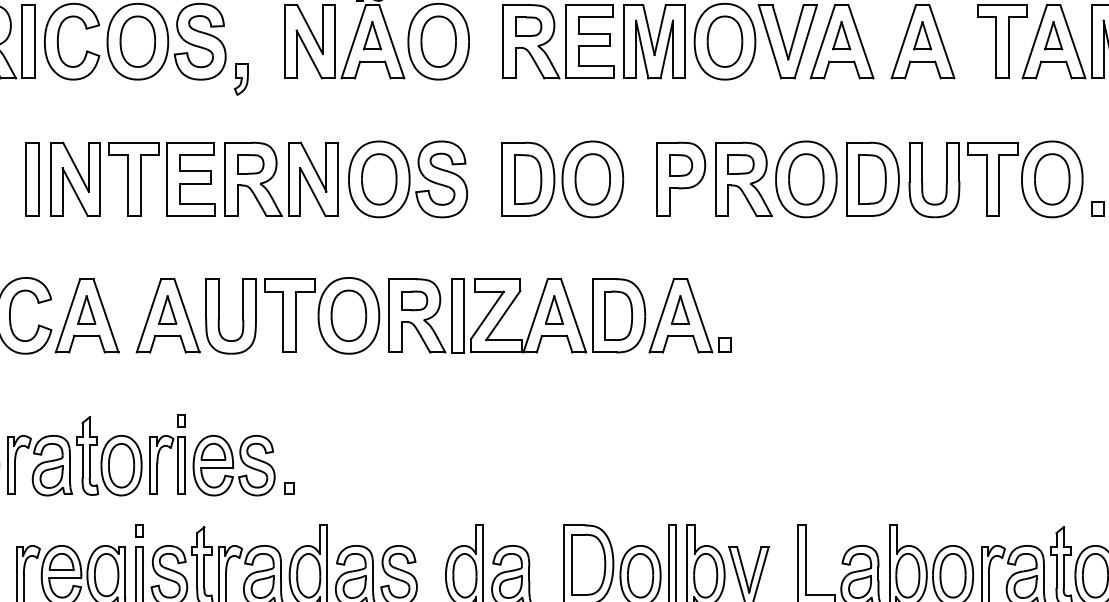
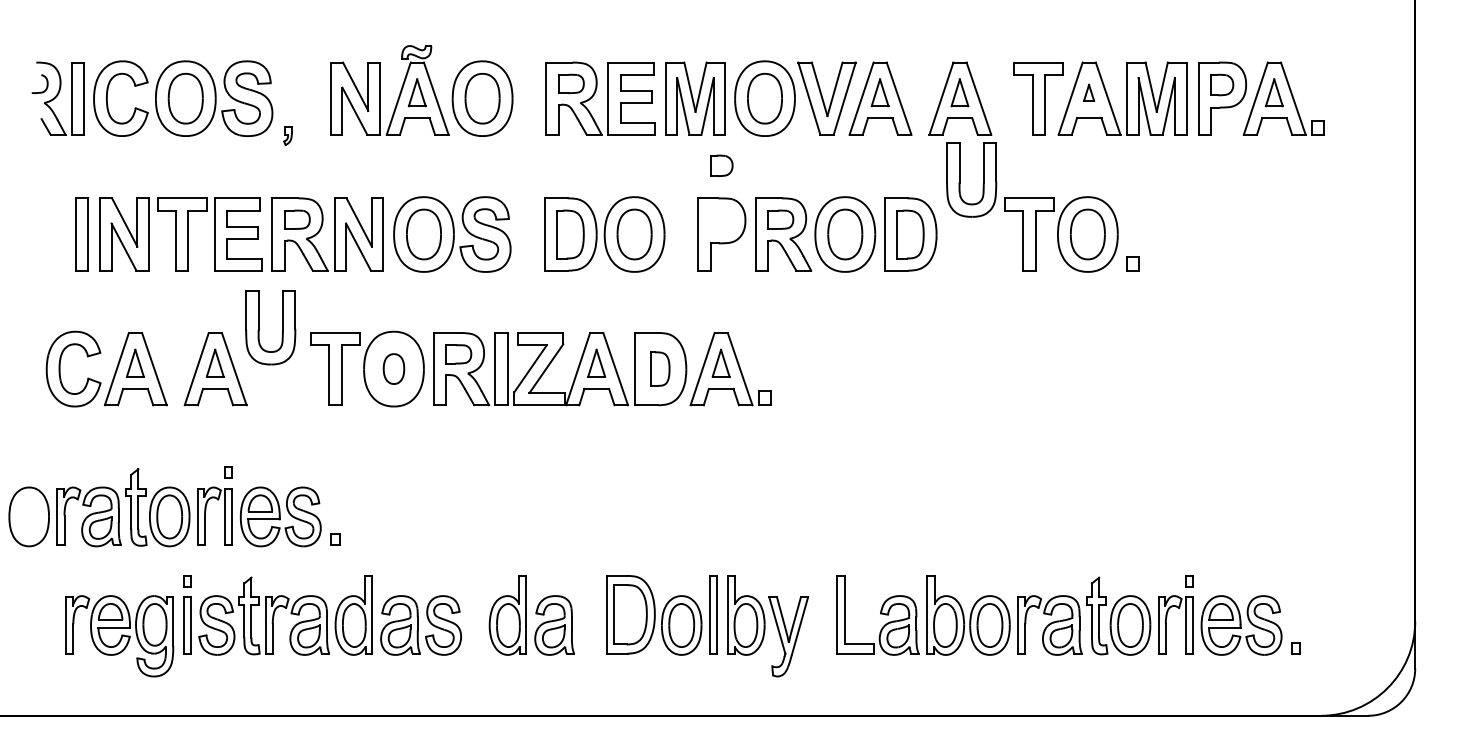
part: (1052, 35) -> (1088, 92), size x0.6
part: (240, 79) -> (287, 135), size x0.6
part: (680, 165) -> (721, 165), moved
part: (923, 179) -> (960, 179), moved
part: (348, 315) -> (393, 368), size x0.6
part: (619, 315) -> (660, 368), size x0.7
part: (219, 316) -> (259, 327), moved

